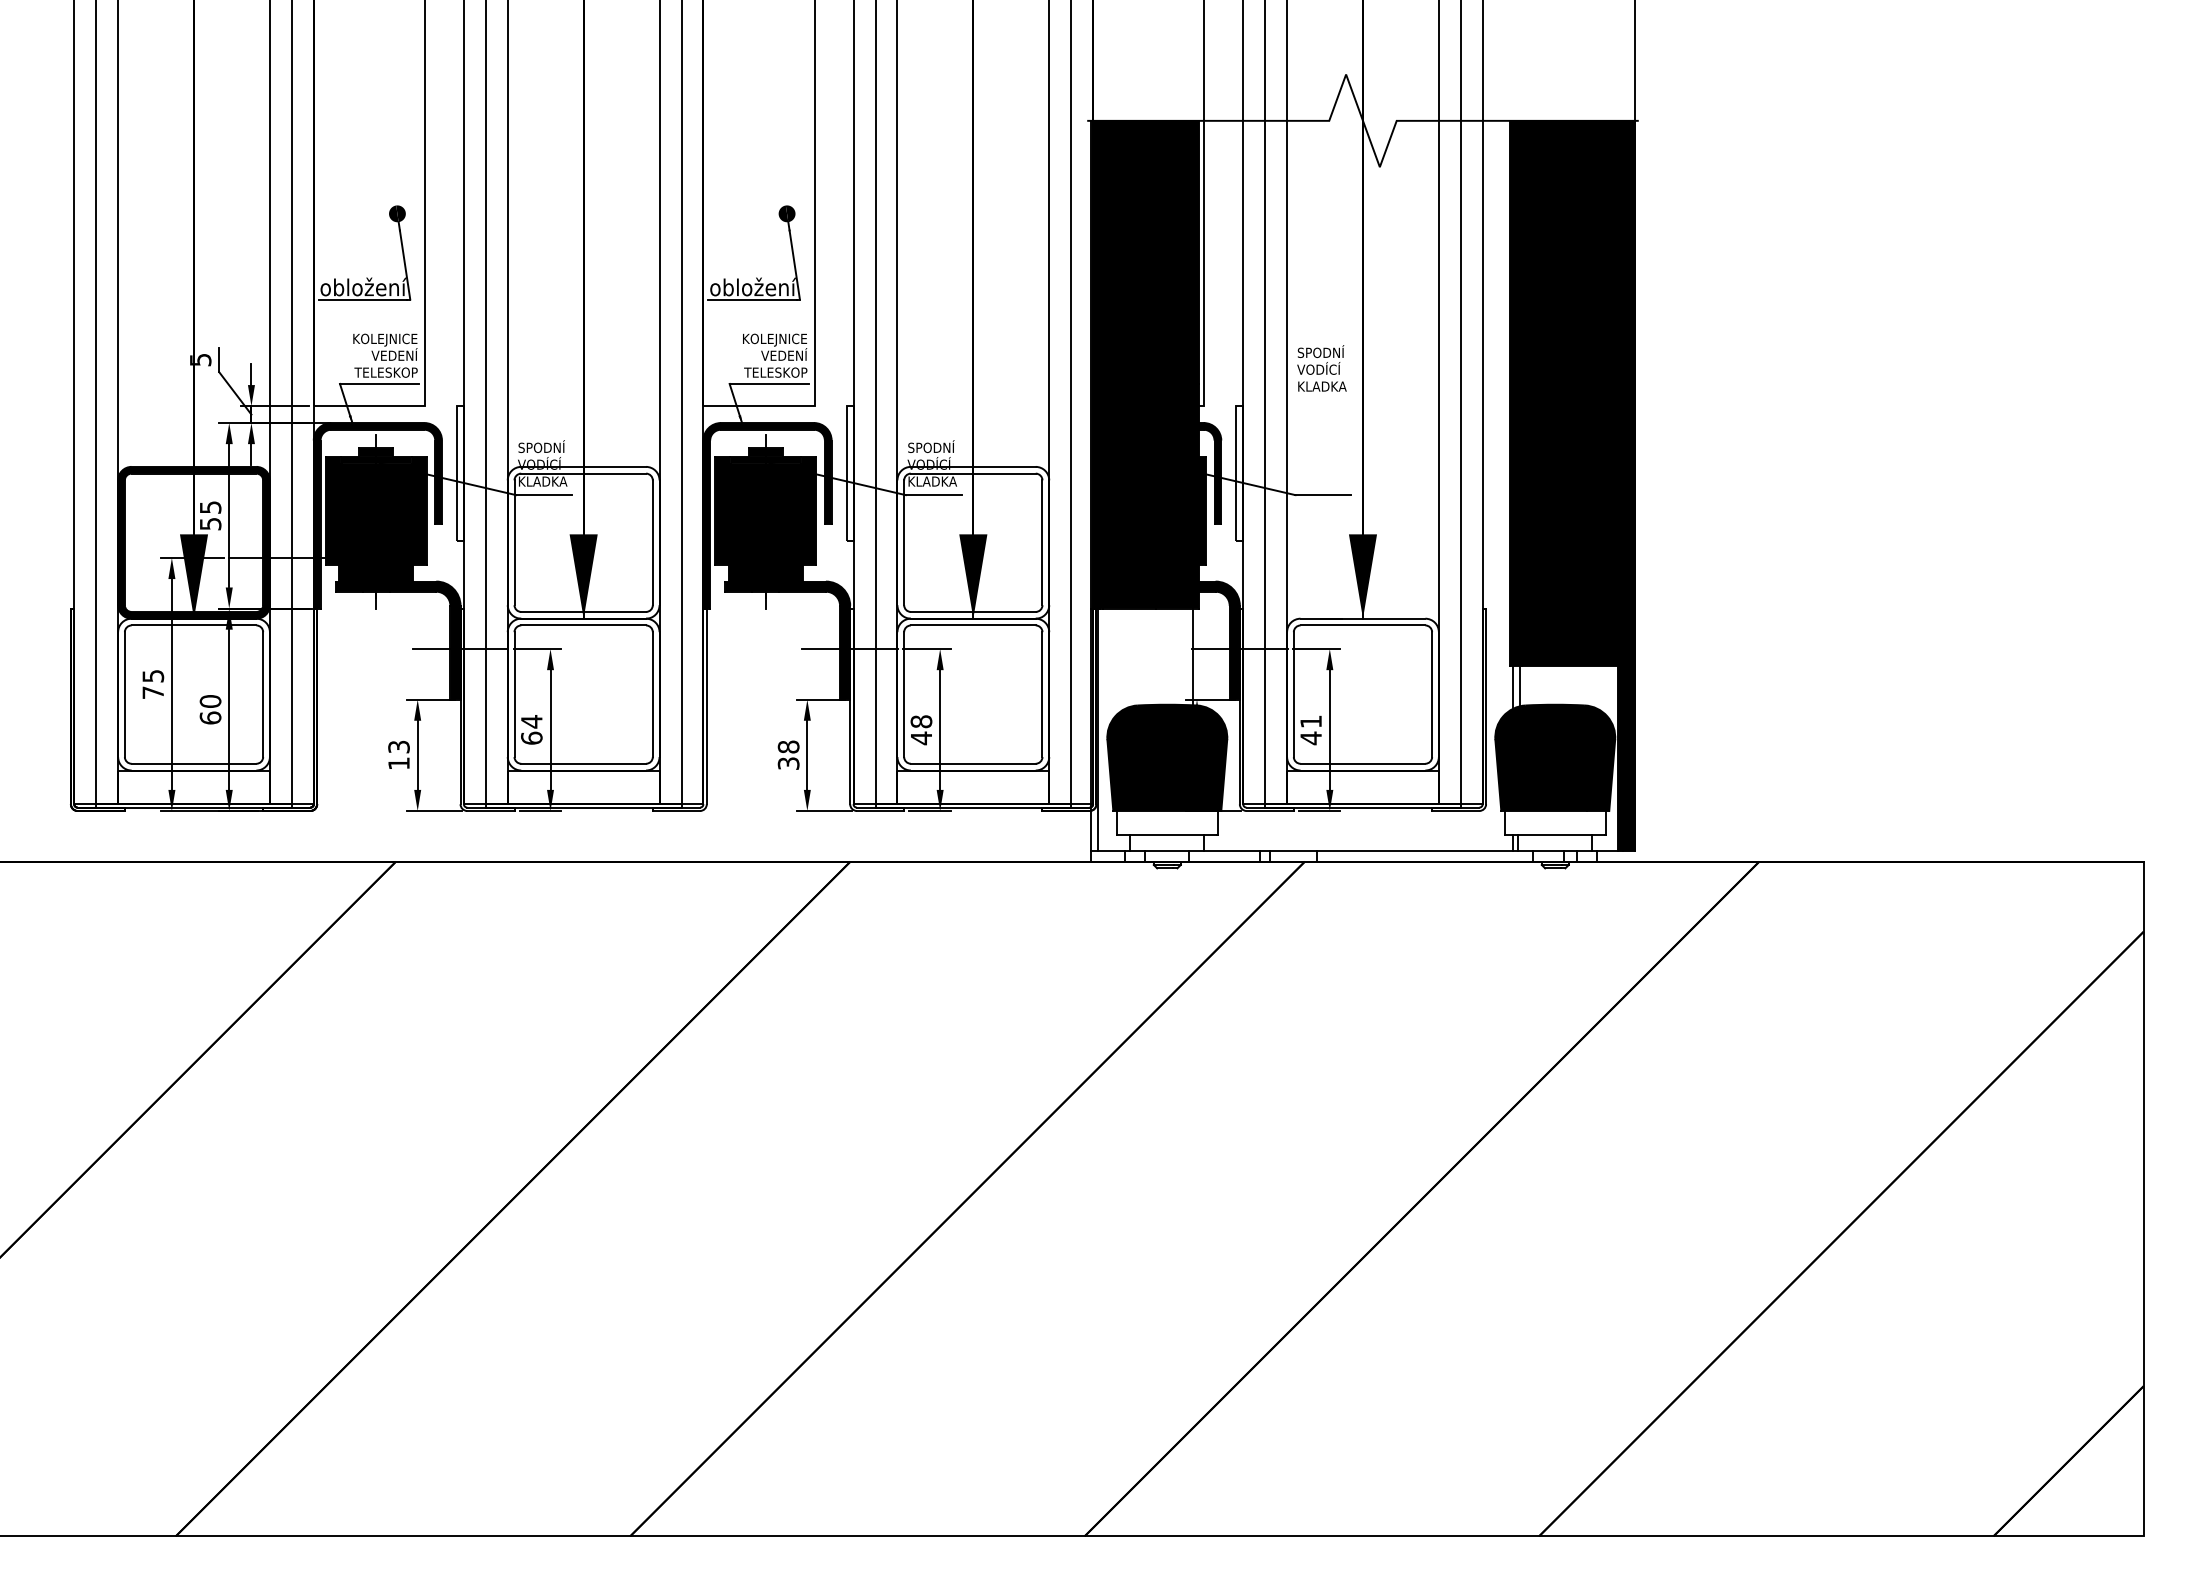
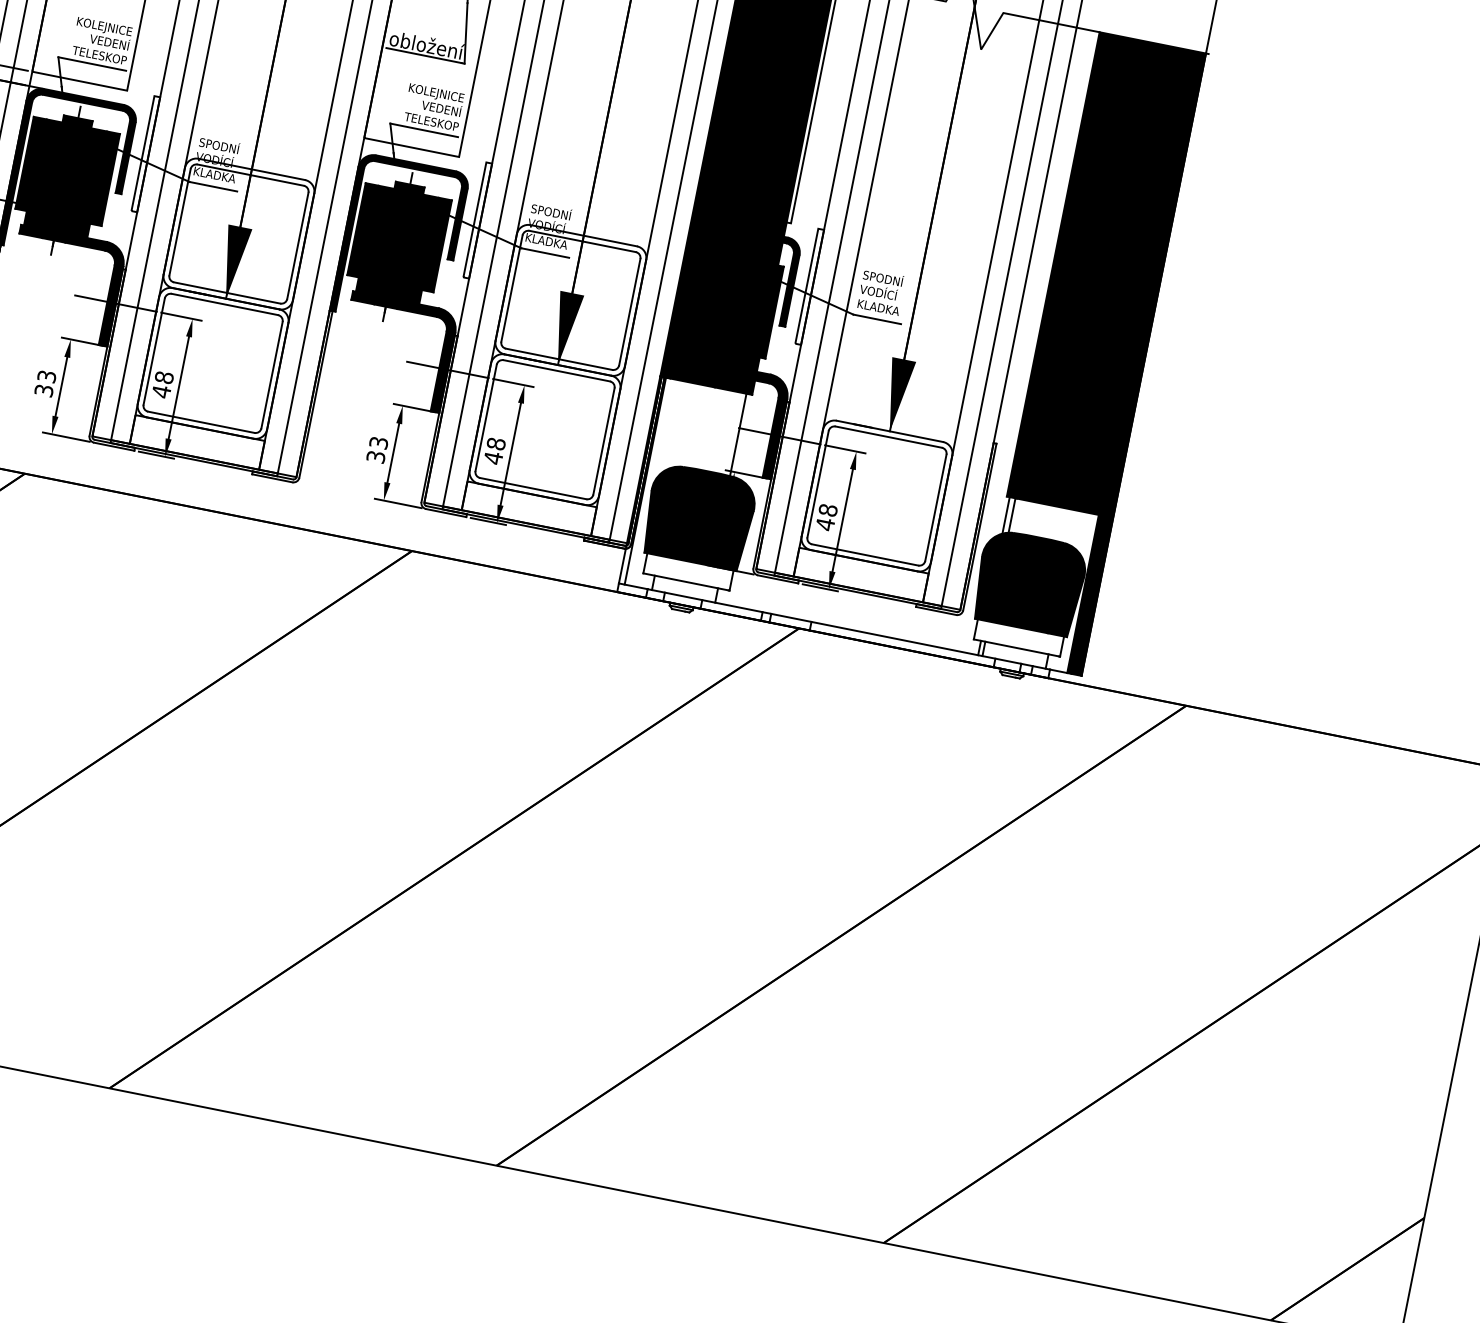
text: (1321, 368) -> (880, 292), moved
text: (1310, 721) -> (827, 510), 41 -> 48
text: (531, 730) -> (162, 385), 64 -> 48
text: (788, 746) -> (378, 442), 38 -> 33
text: (398, 763) -> (43, 390), 13 -> 33

